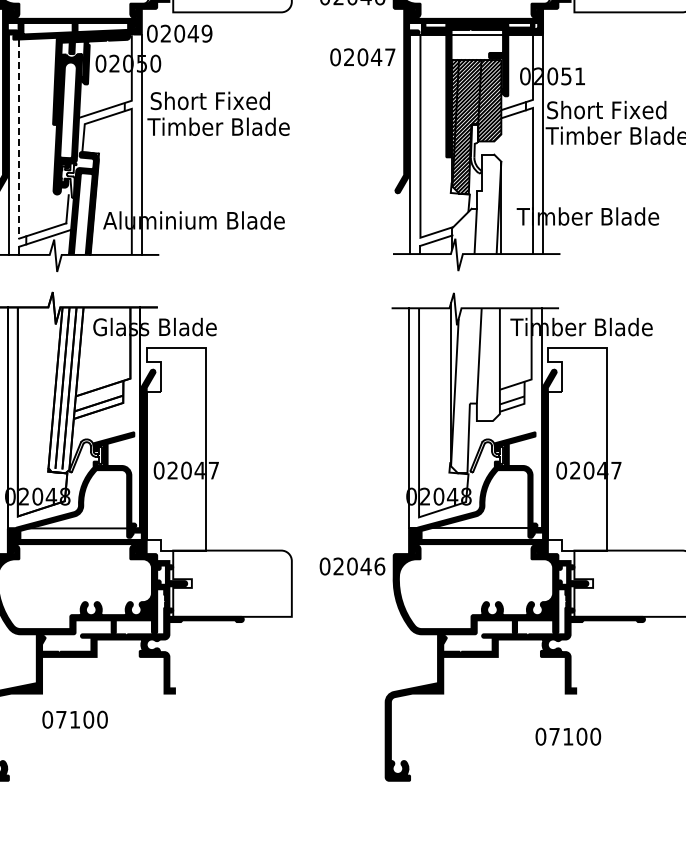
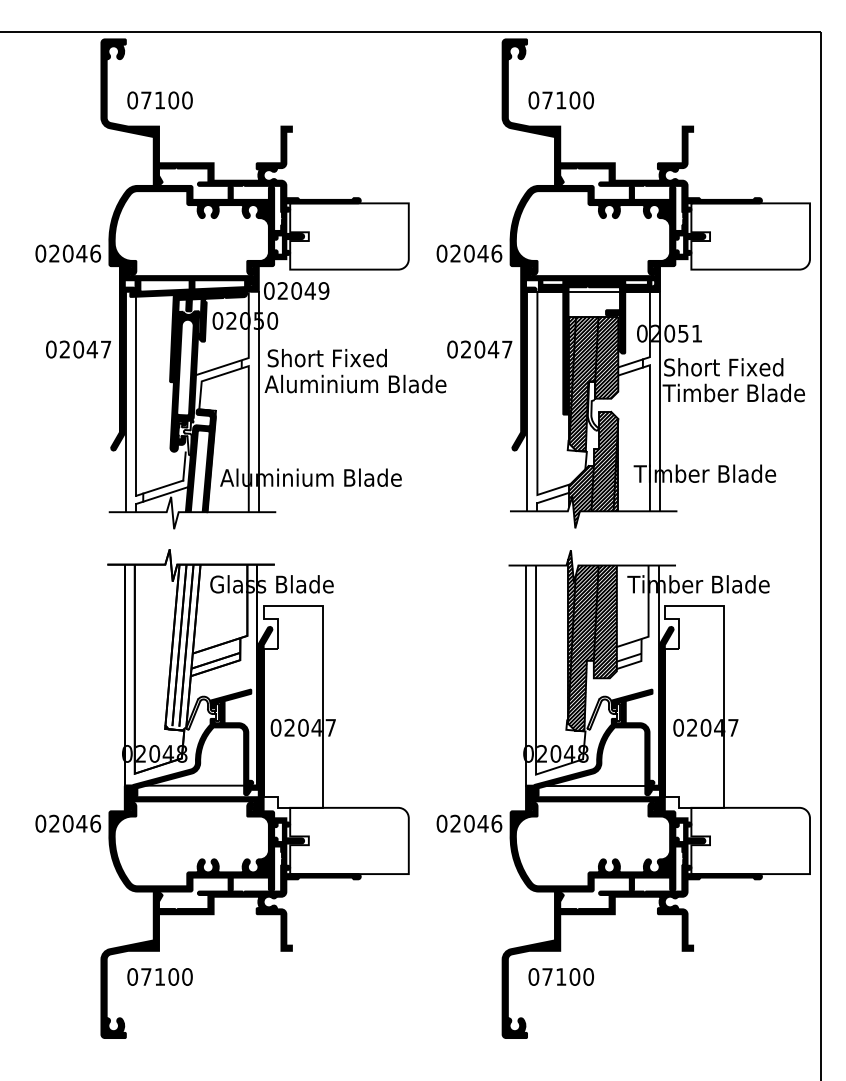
text: (362, 57) -> (479, 349), moved
text: (238, 126) -> (355, 383), Timber Blade -> Aluminium Blade
line: (19, 140) -> (136, 397), dashed -> solid
hatch: (476, 212) -> (593, 469), added
hatch: (475, 383) -> (592, 640), added
text: (74, 719) -> (159, 976), moved
text: (567, 736) -> (560, 976), moved

